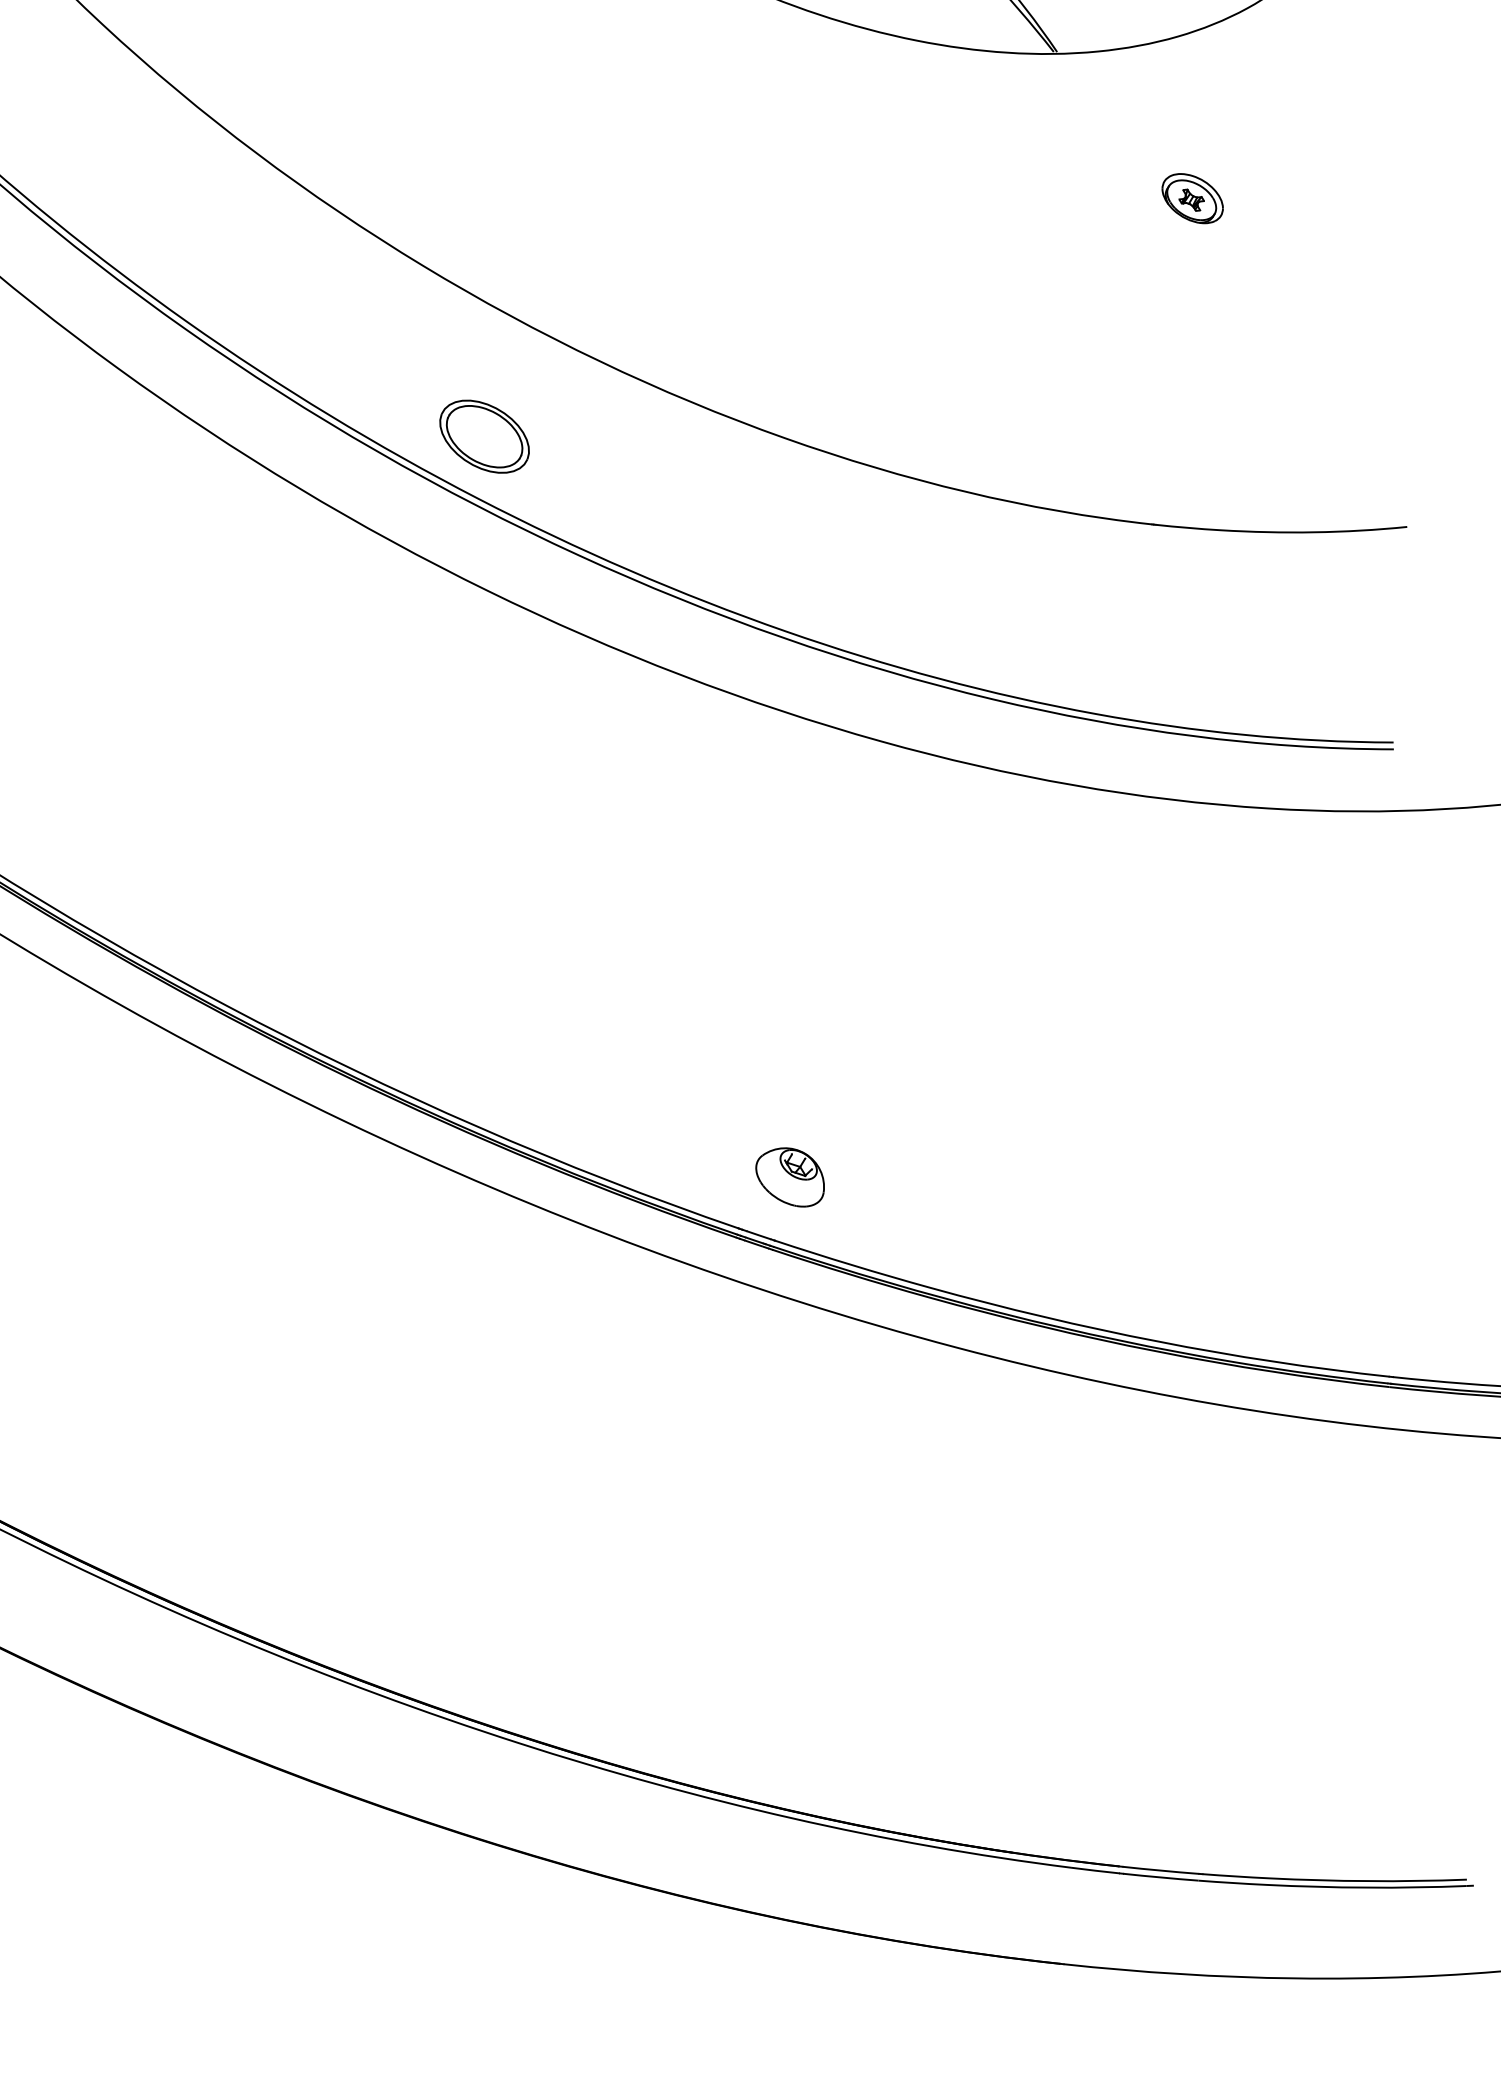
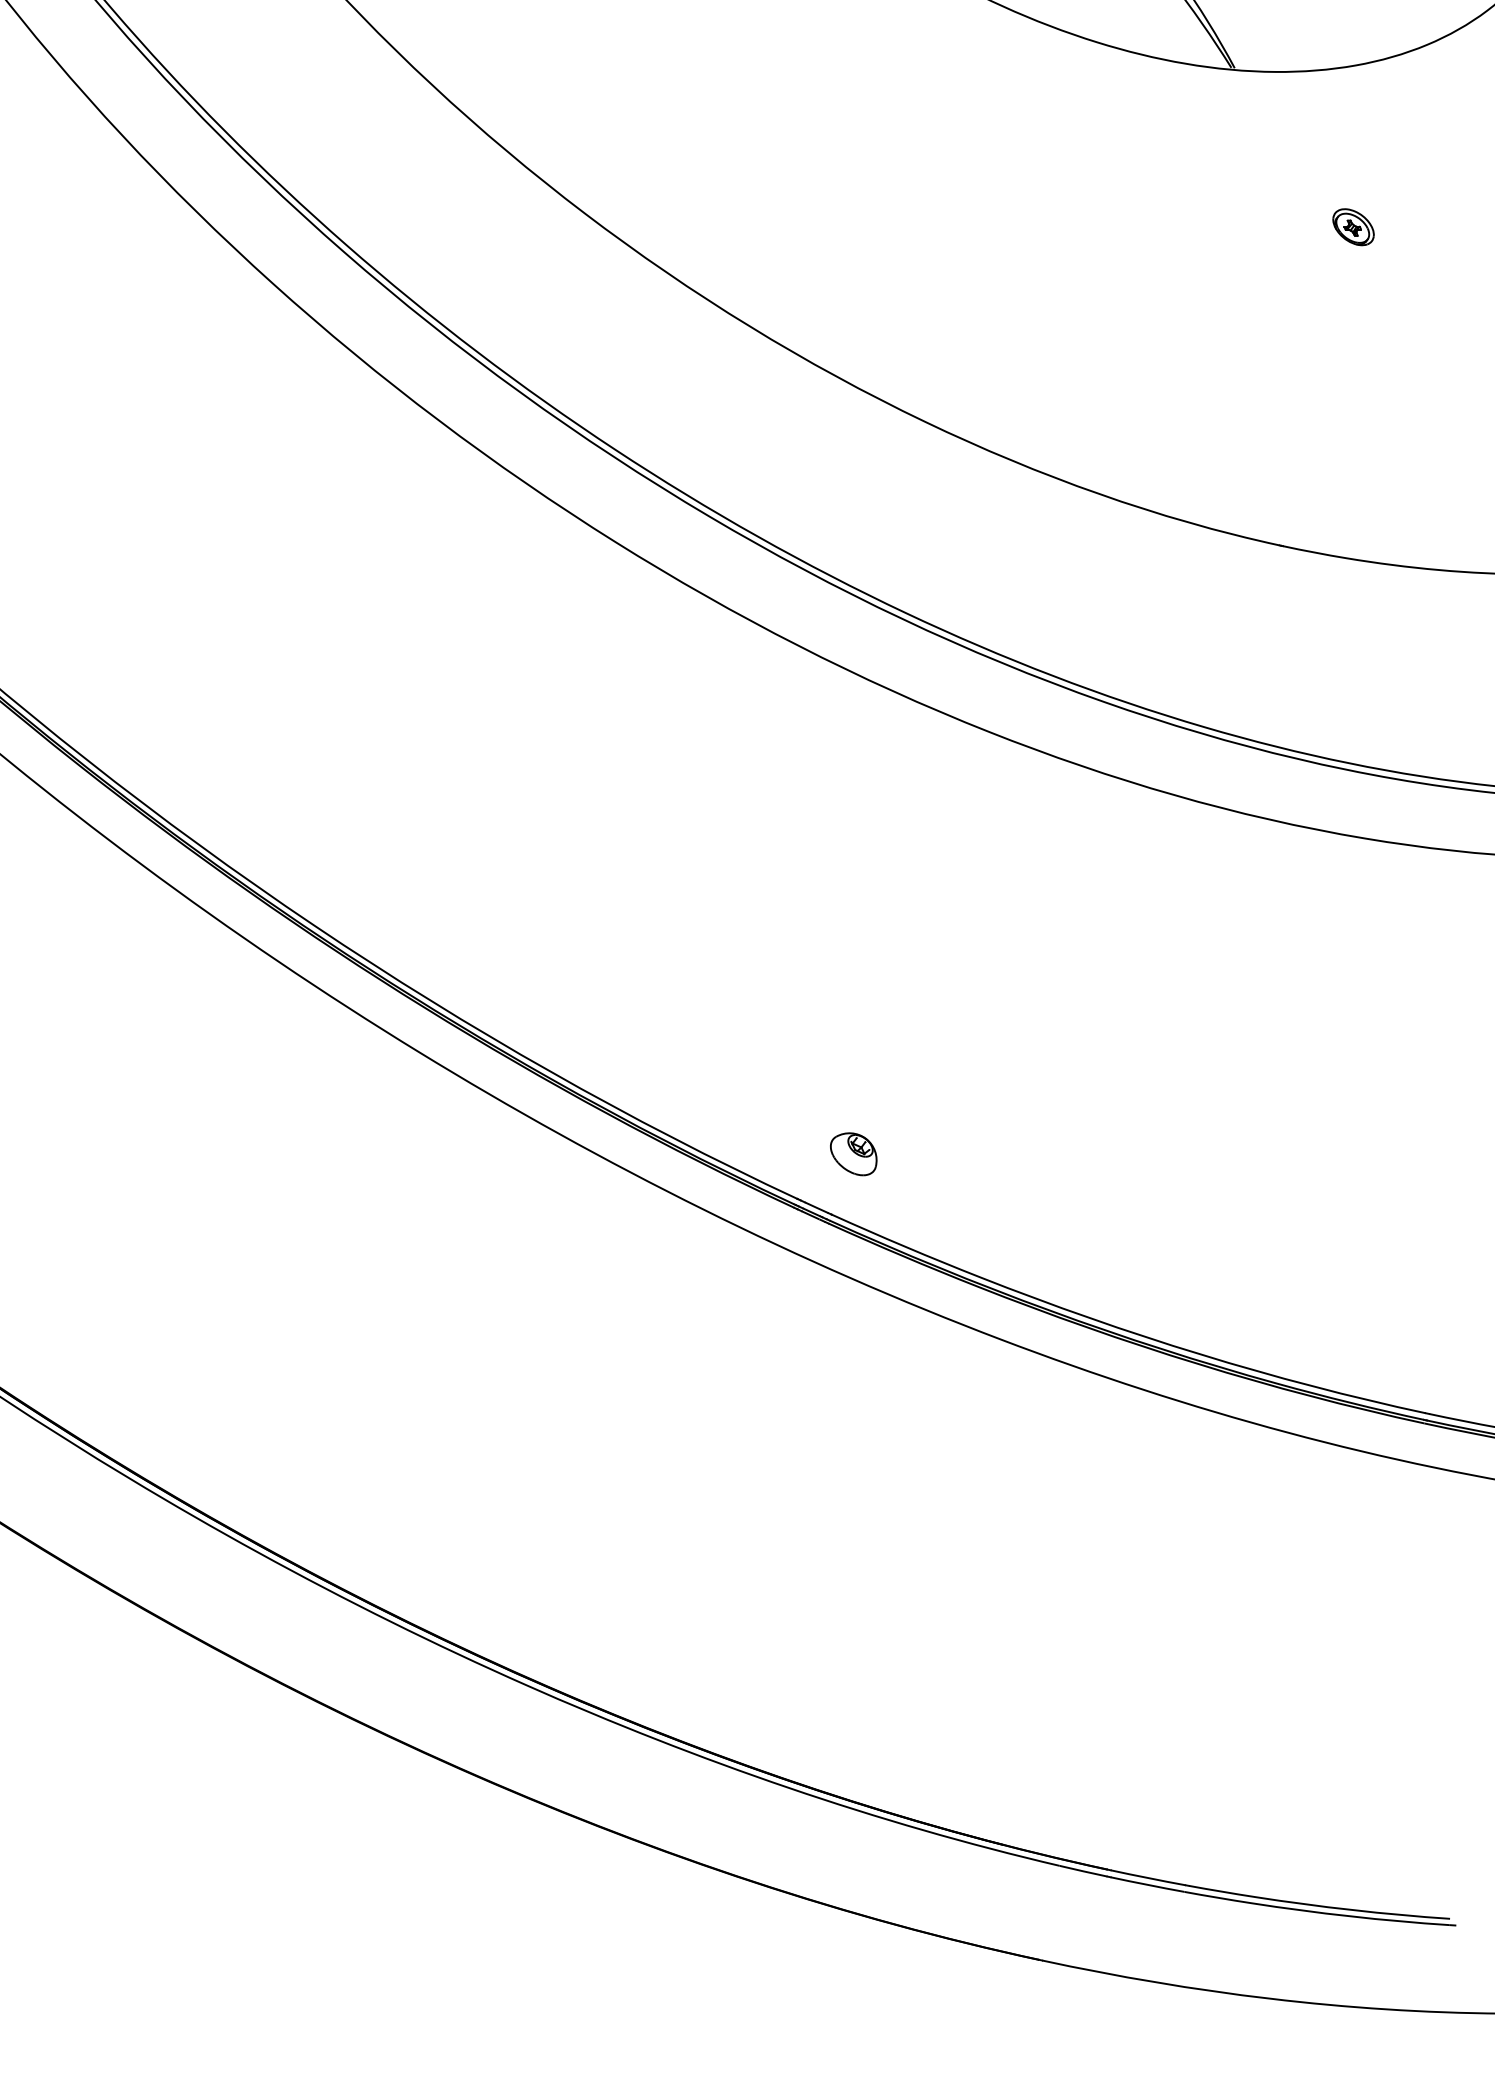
part: (1192, 197) -> (1353, 226), size x0.7
part: (483, 436) -> (627, 388), removed
part: (790, 1178) -> (853, 1154), size x0.7

